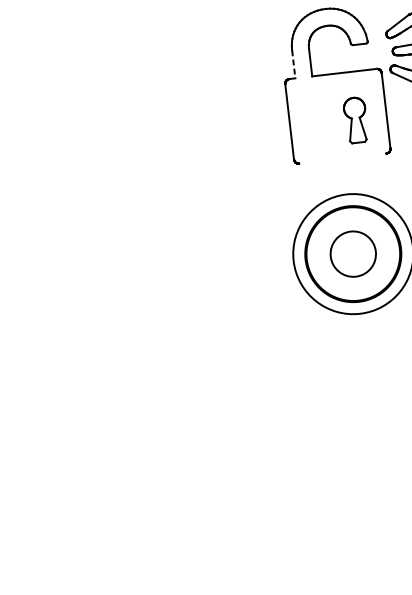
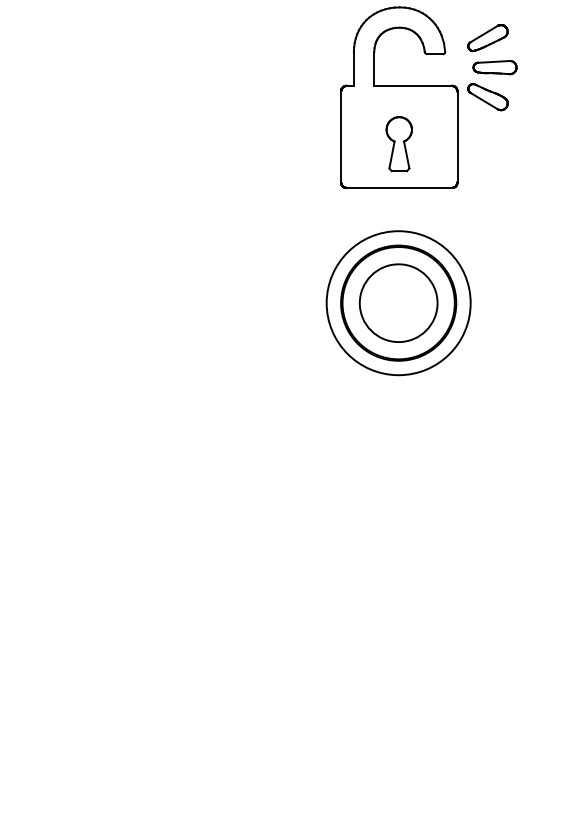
line: (293, 64) -> (353, 69), dashed -> solid
part: (355, 120) -> (398, 144), moved
line: (342, 159) -> (398, 188), added
circle: (353, 254) -> (398, 303), size x1.43

